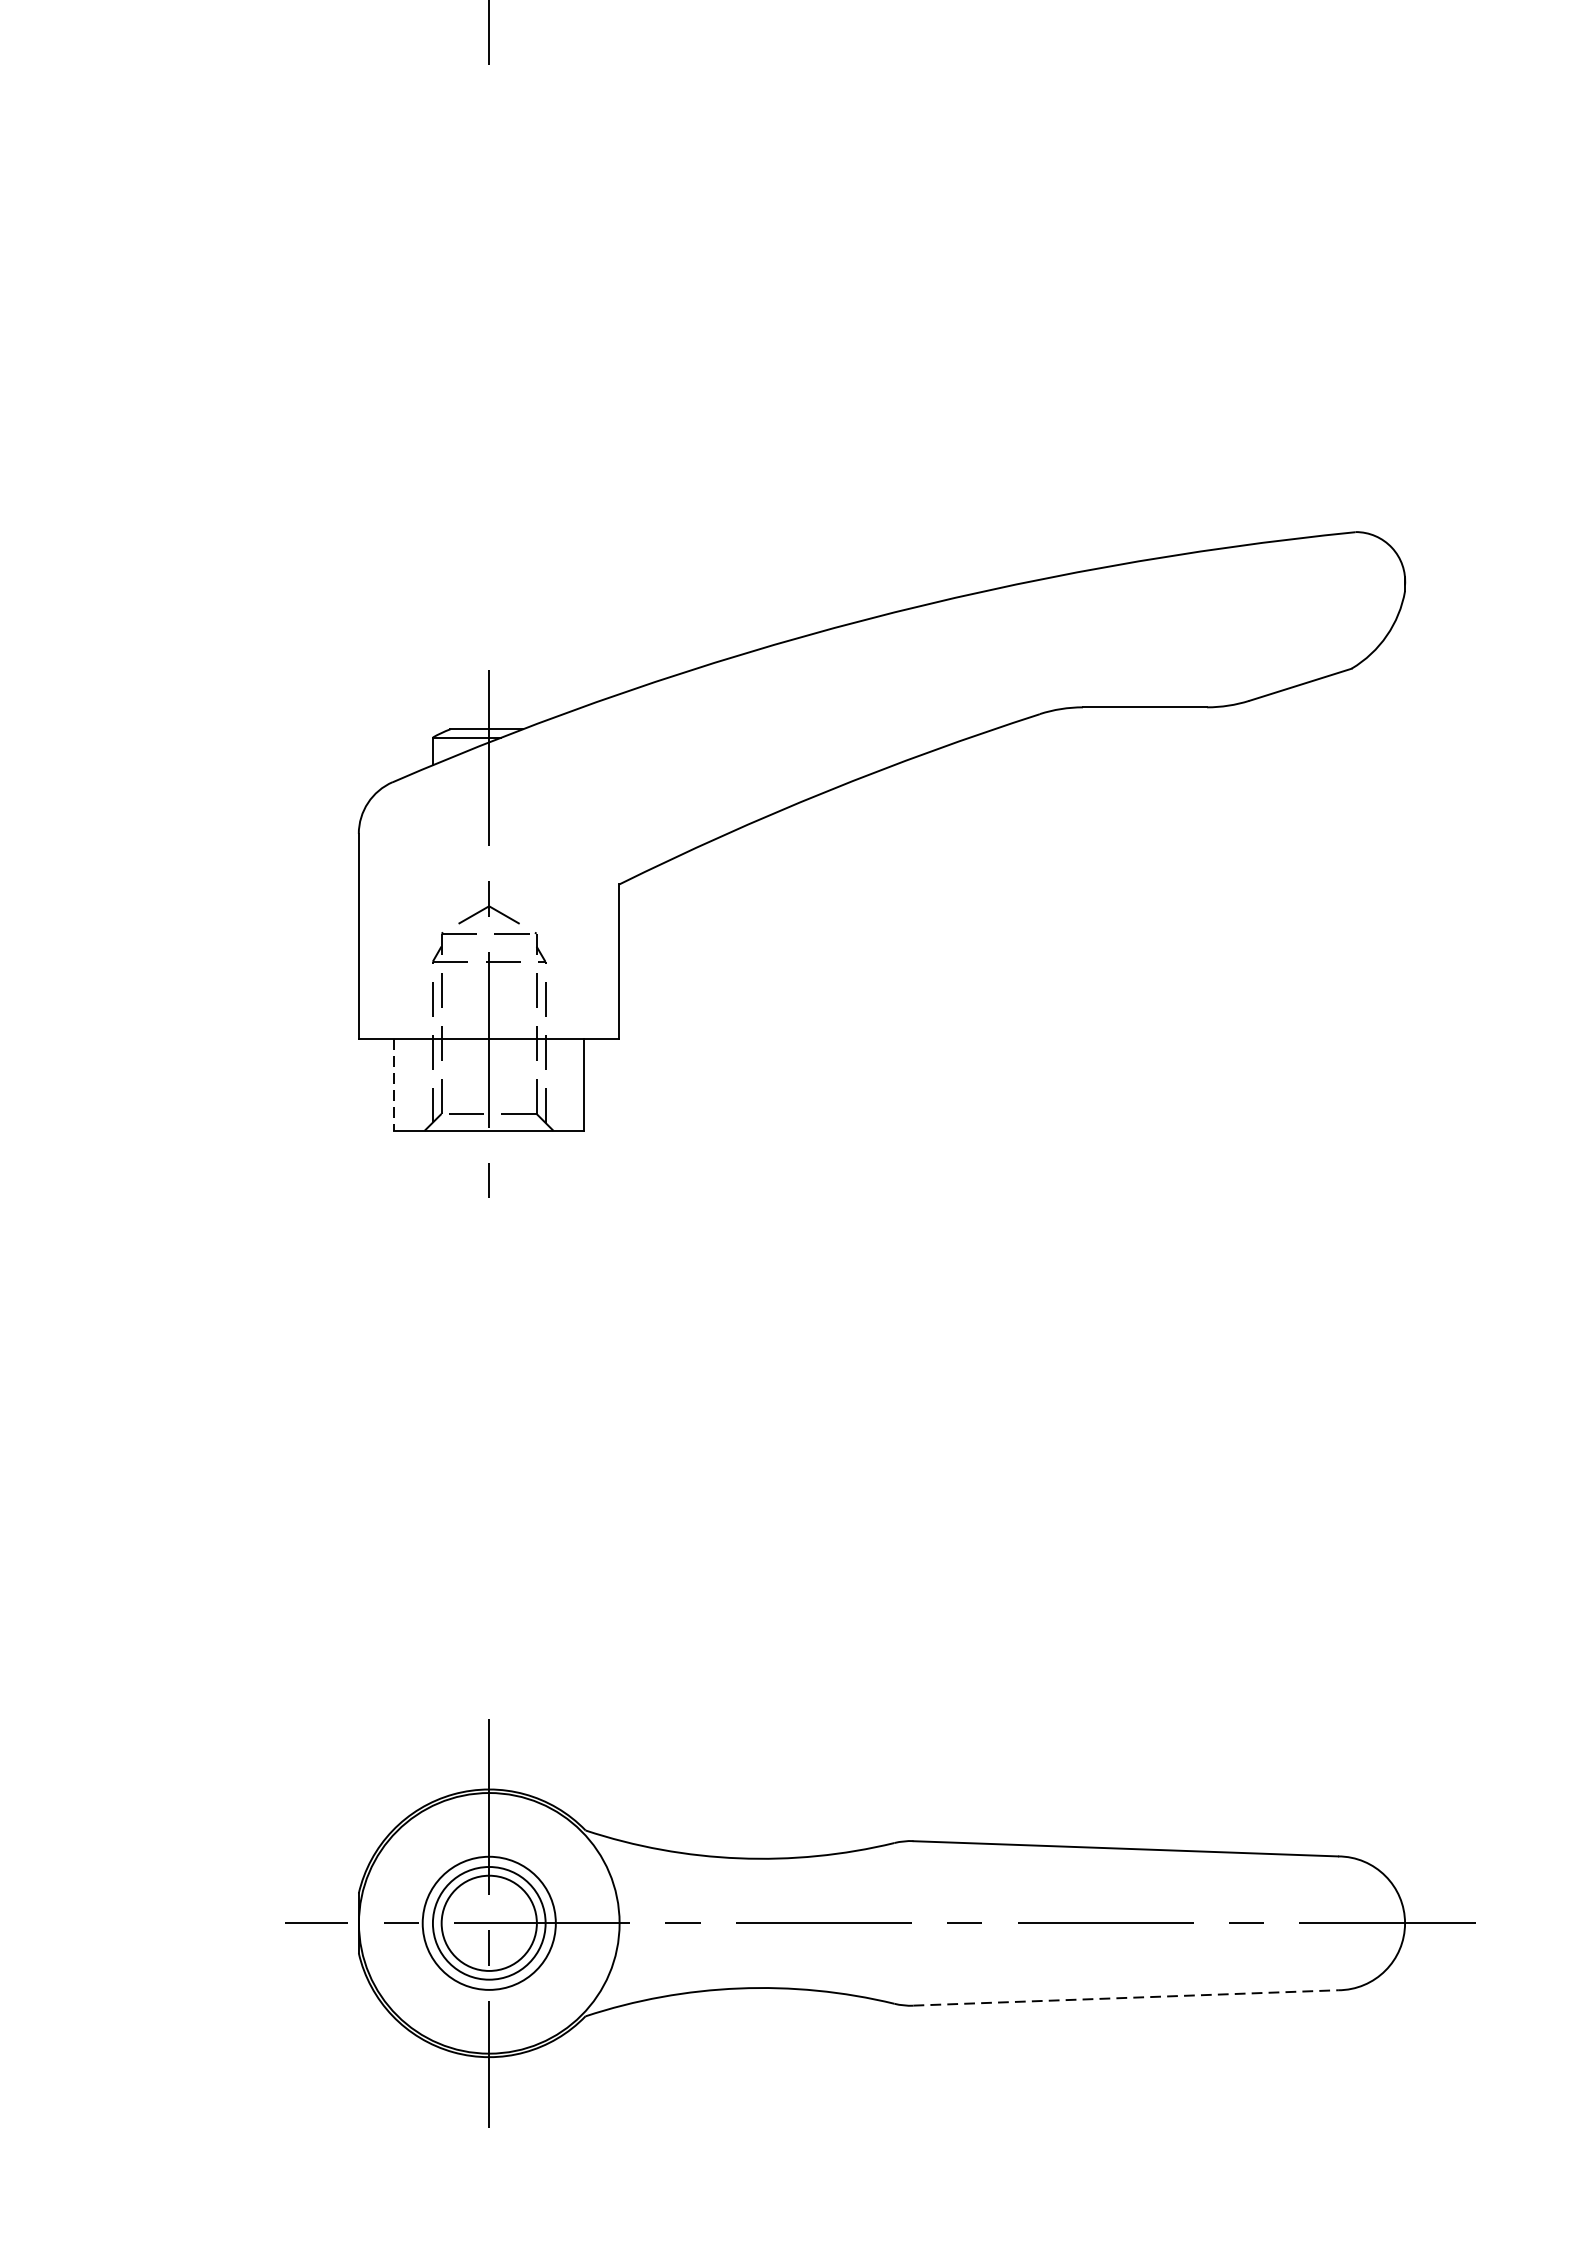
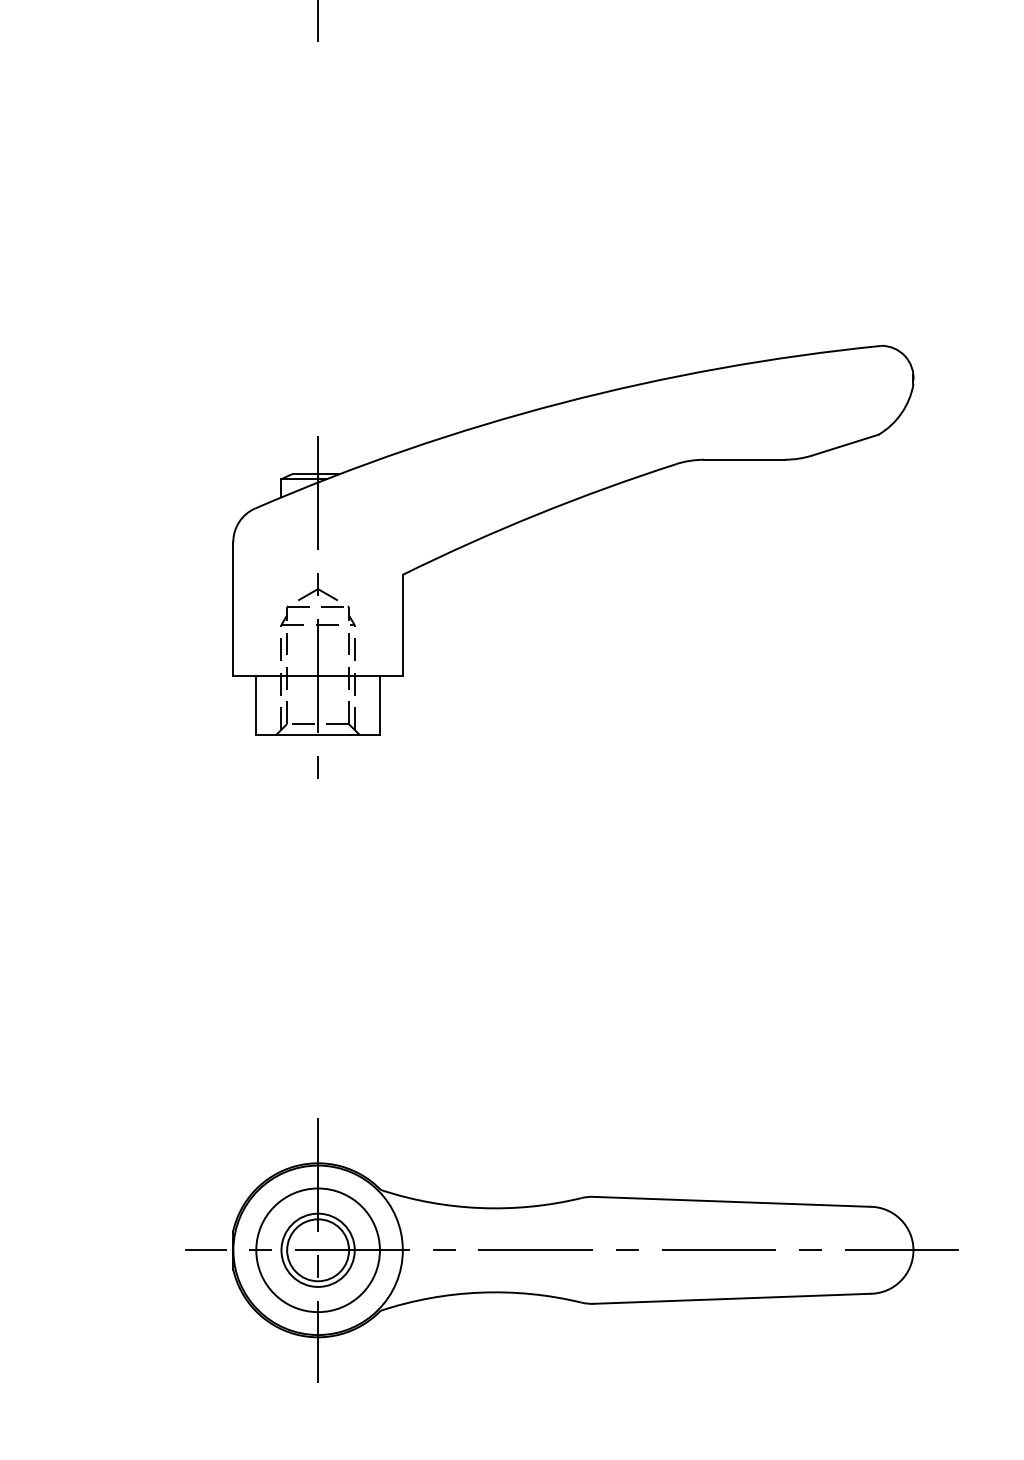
line: (394, 1085) -> (256, 705), dashed -> solid
circle: (488, 1923) -> (317, 1250), size x1.43
line: (1126, 1997) -> (732, 1298), dashed -> solid

